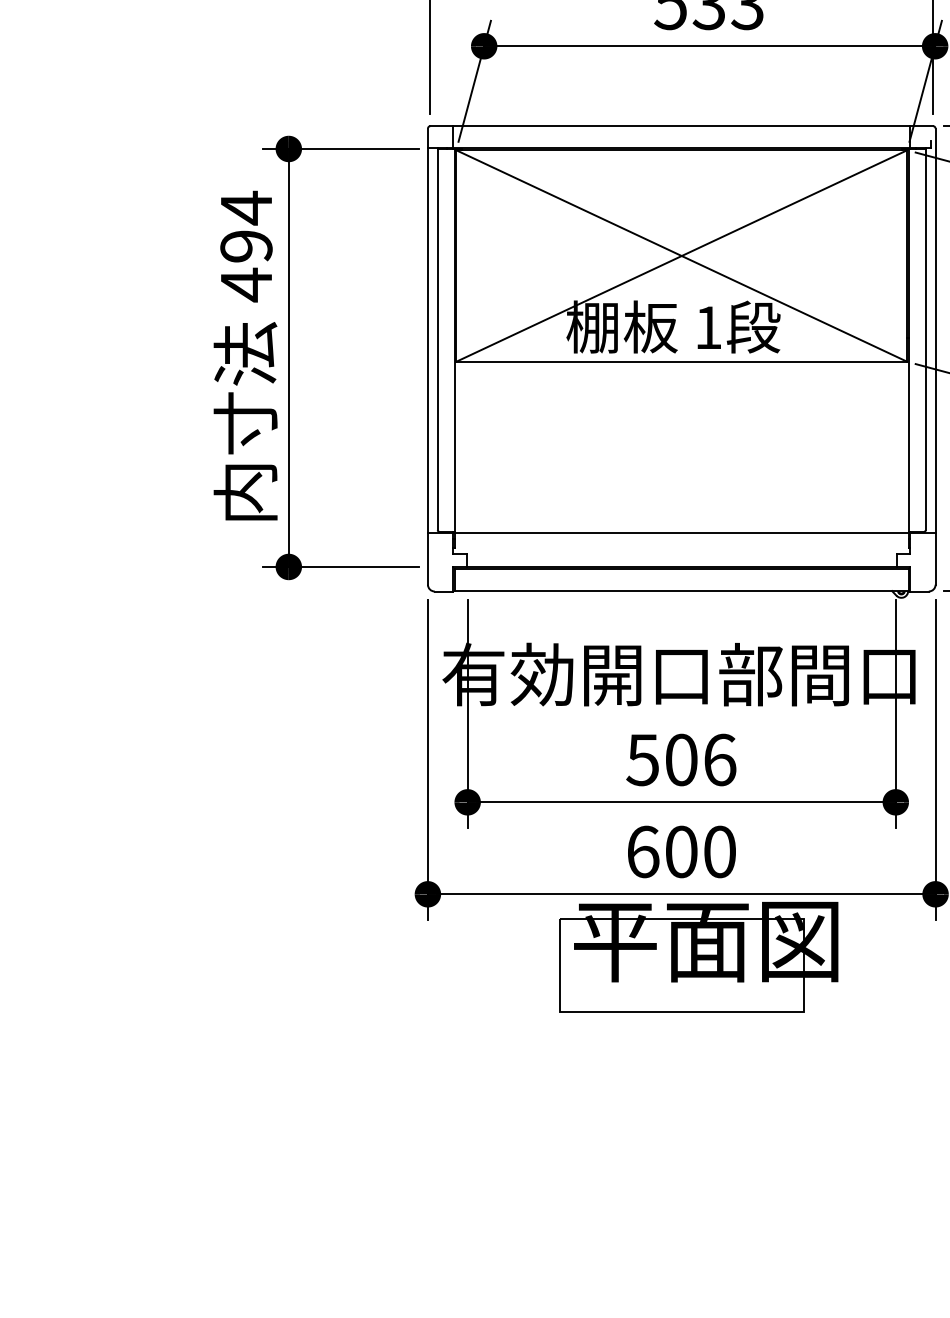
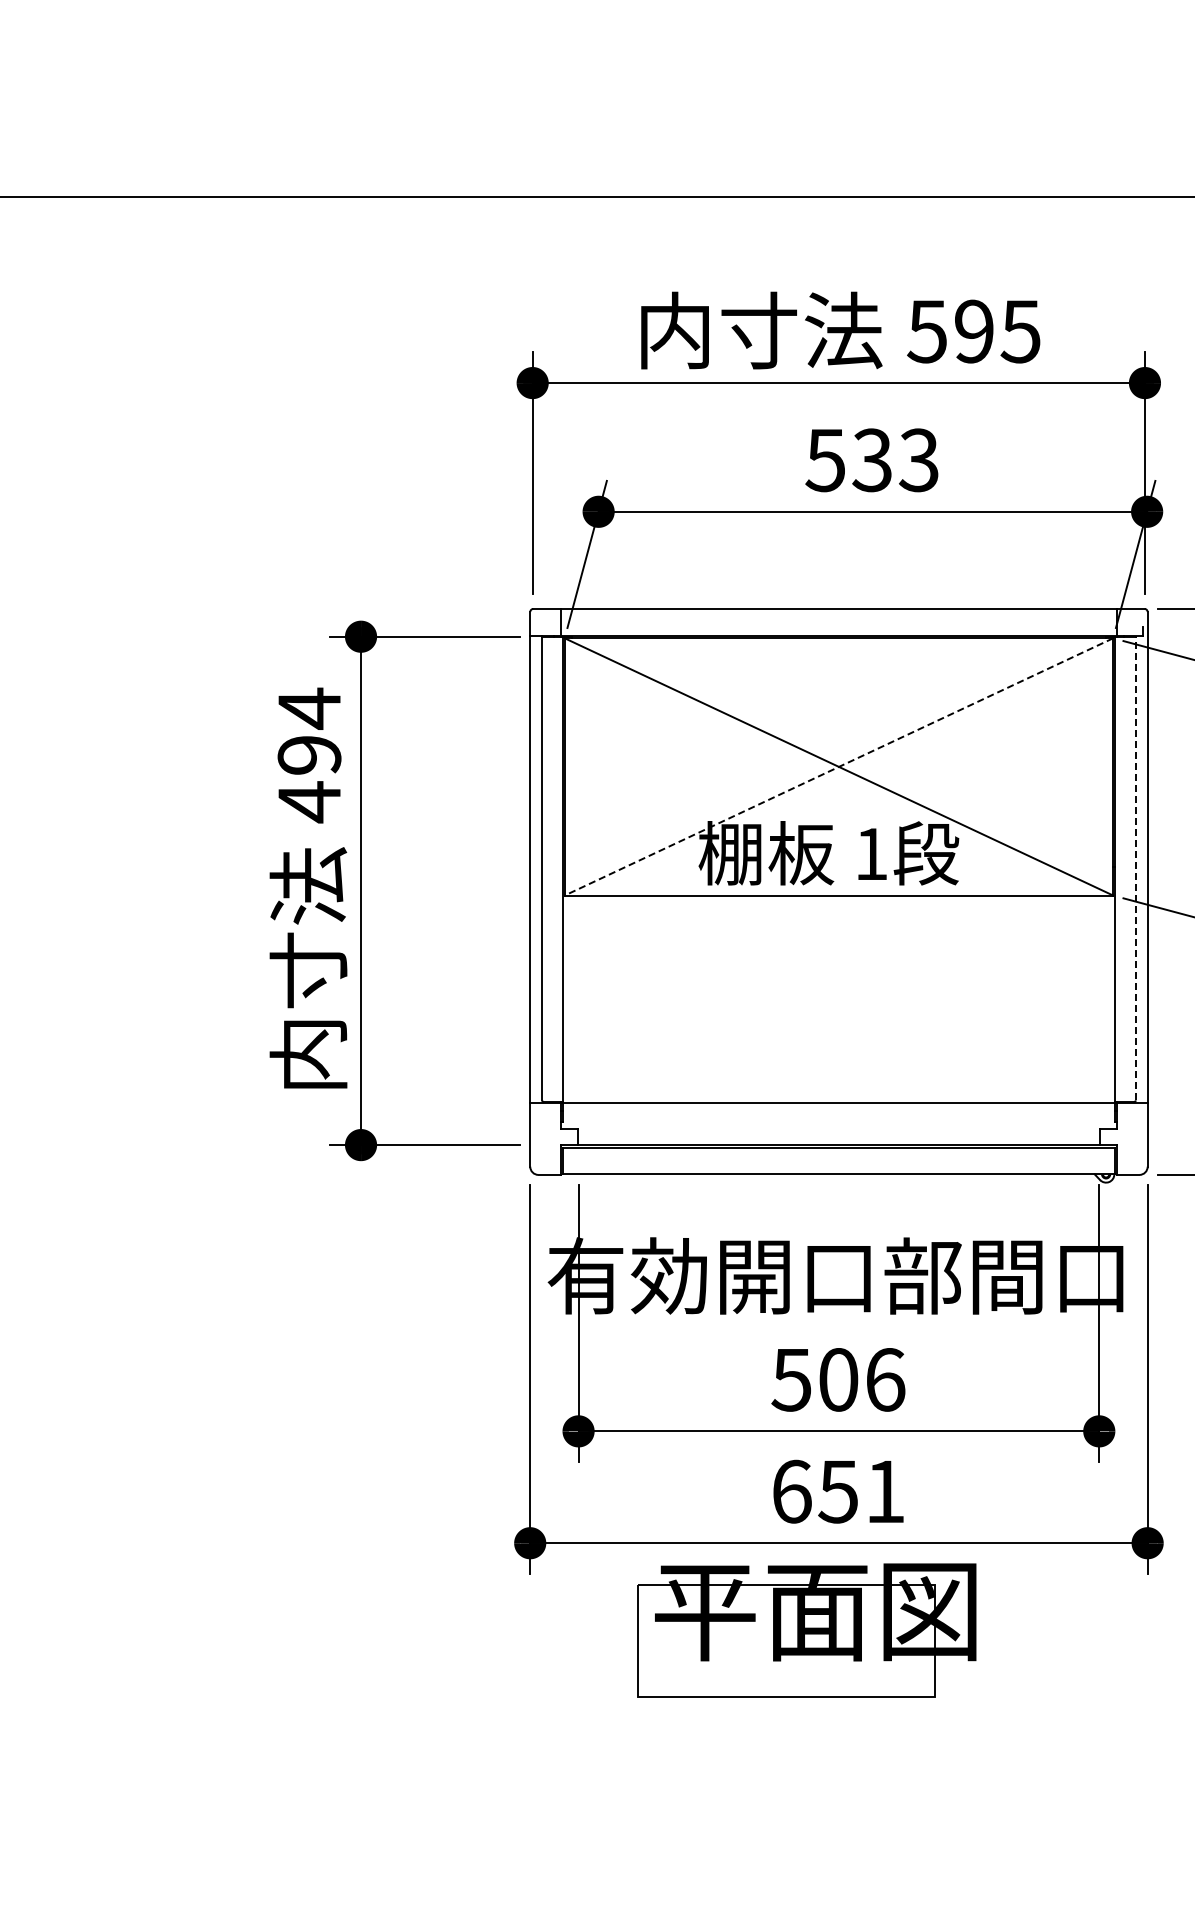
line: (681, 255) -> (838, 766), solid -> dashed
line: (925, 338) -> (1135, 867), solid -> dashed
text: (700, 851) -> (861, 1491), 600 -> 651
part: (698, 957) -> (806, 1630), moved

